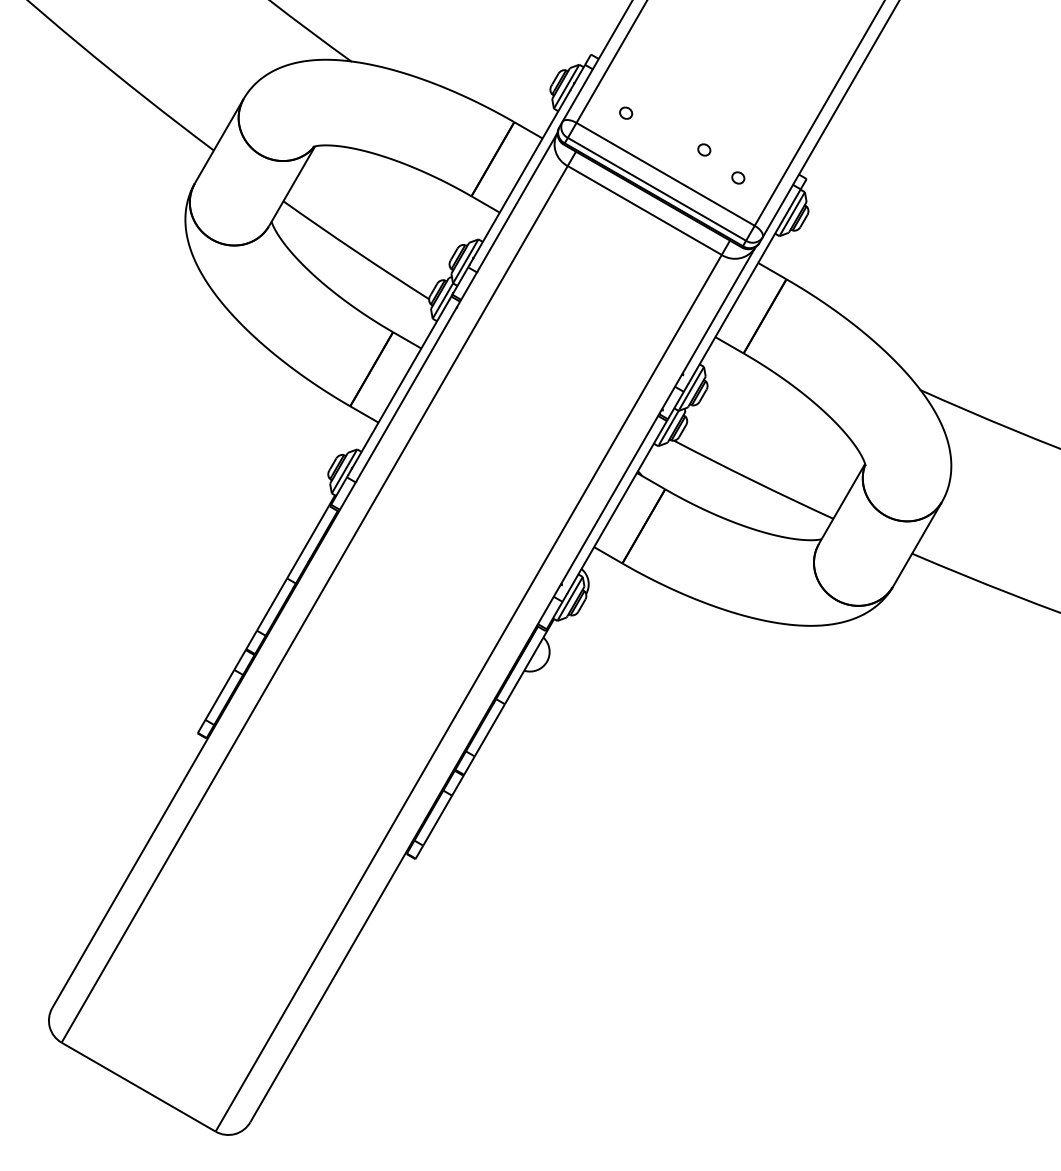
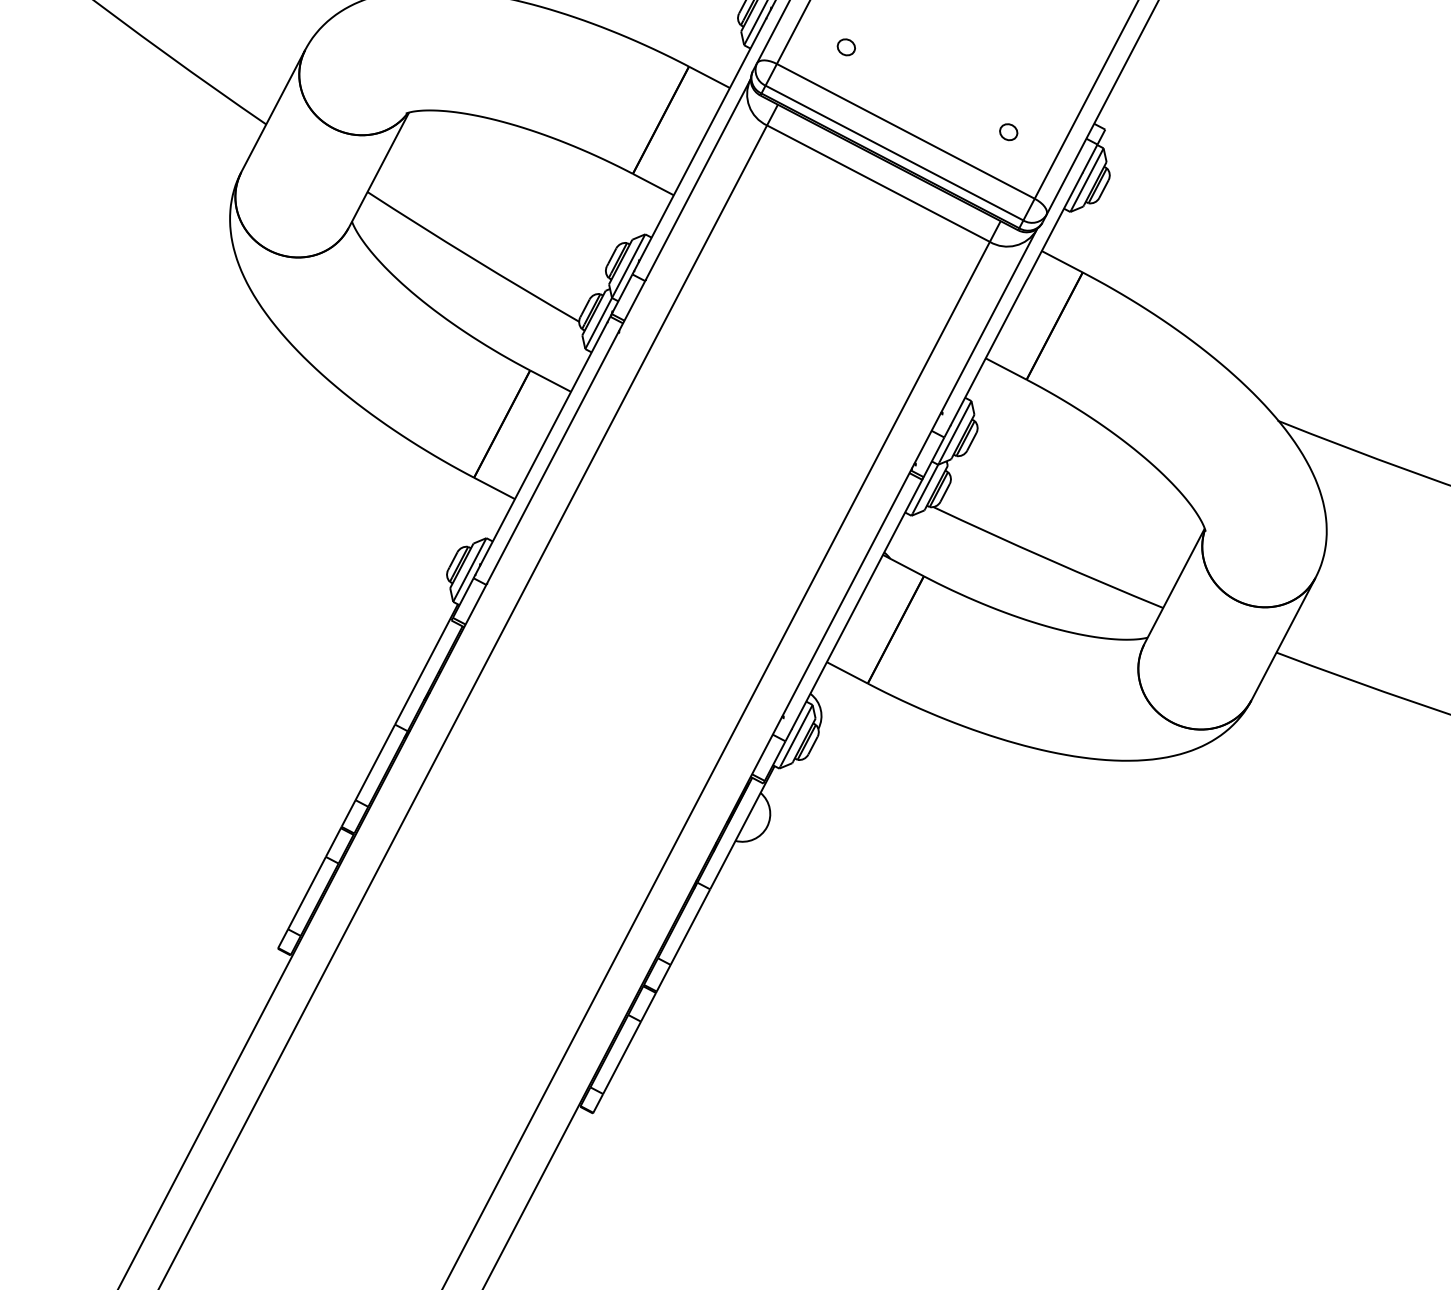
part: (704, 149) -> (959, 93), removed

